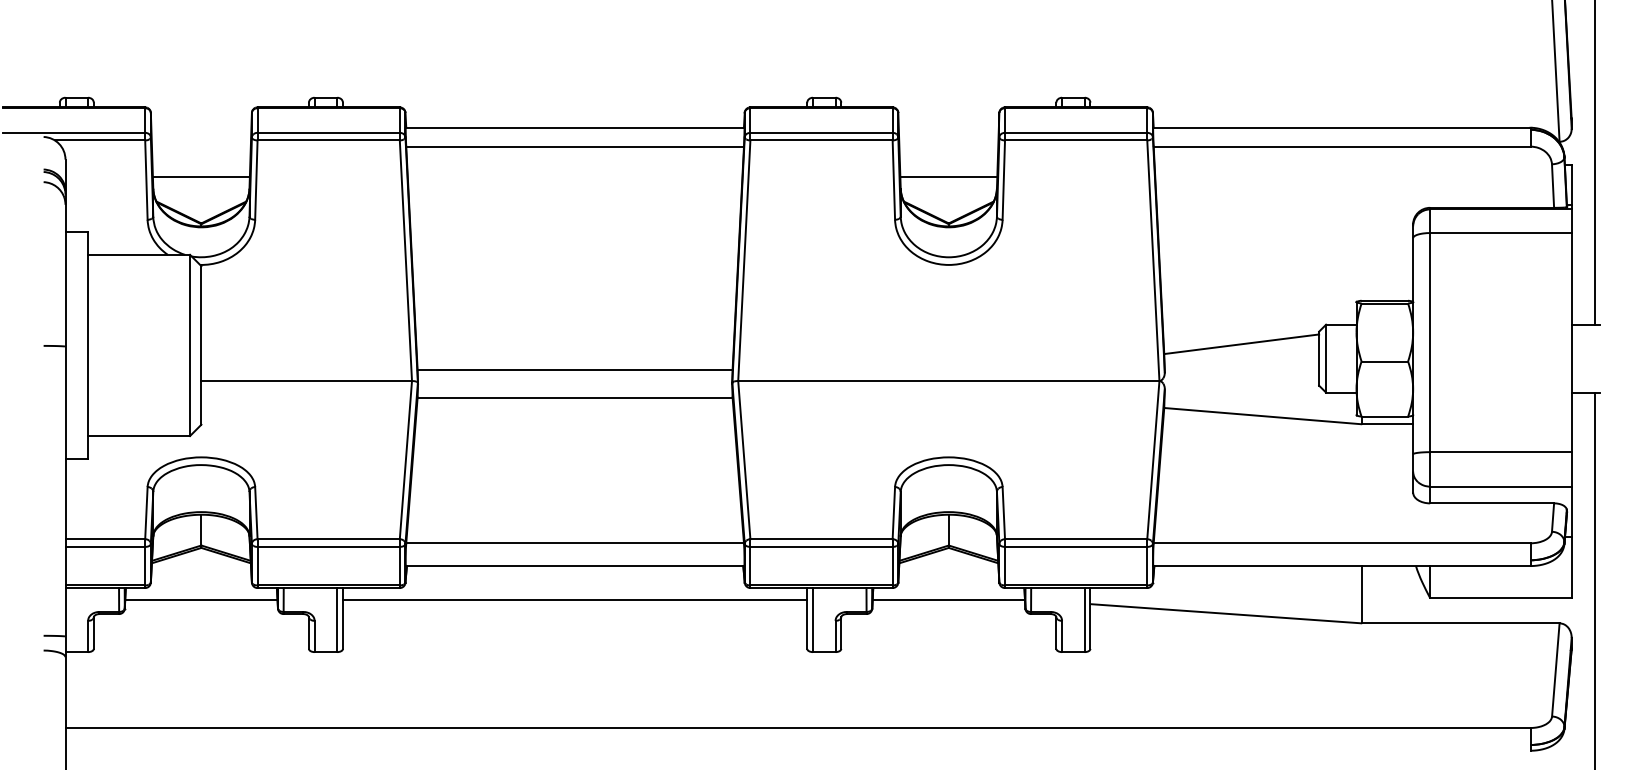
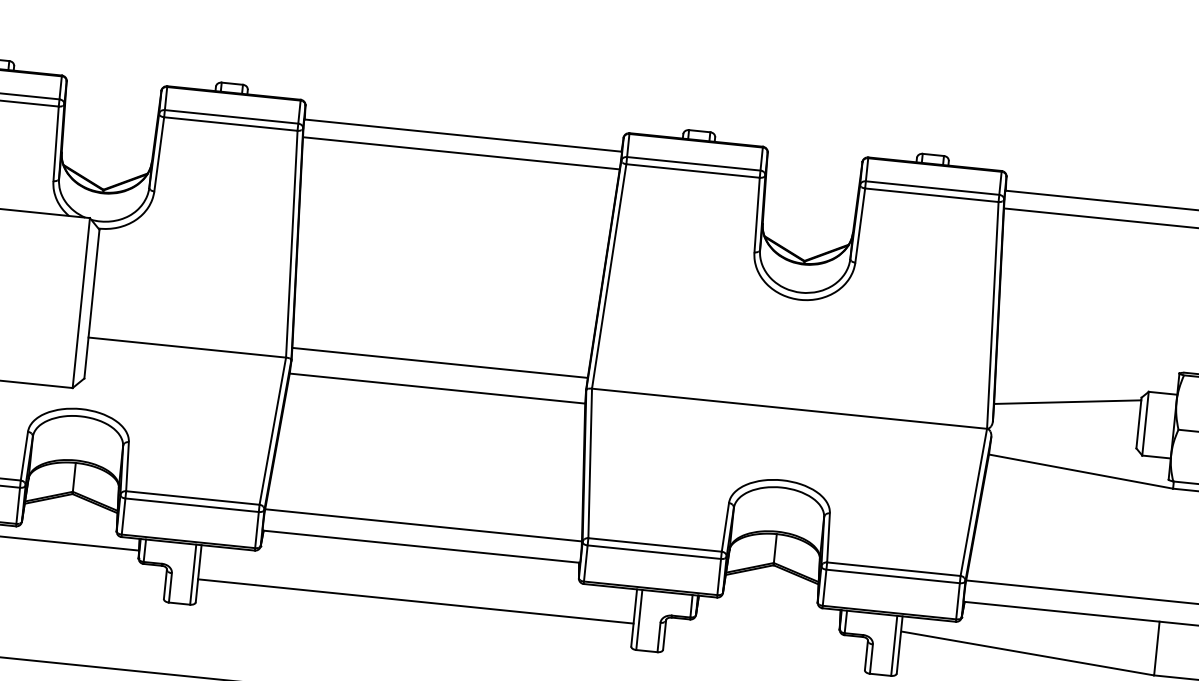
line: (200, 176) -> (107, 145), removed
line: (948, 176) -> (808, 216), removed
line: (574, 600) -> (415, 601), moved
line: (948, 600) -> (768, 614), removed

